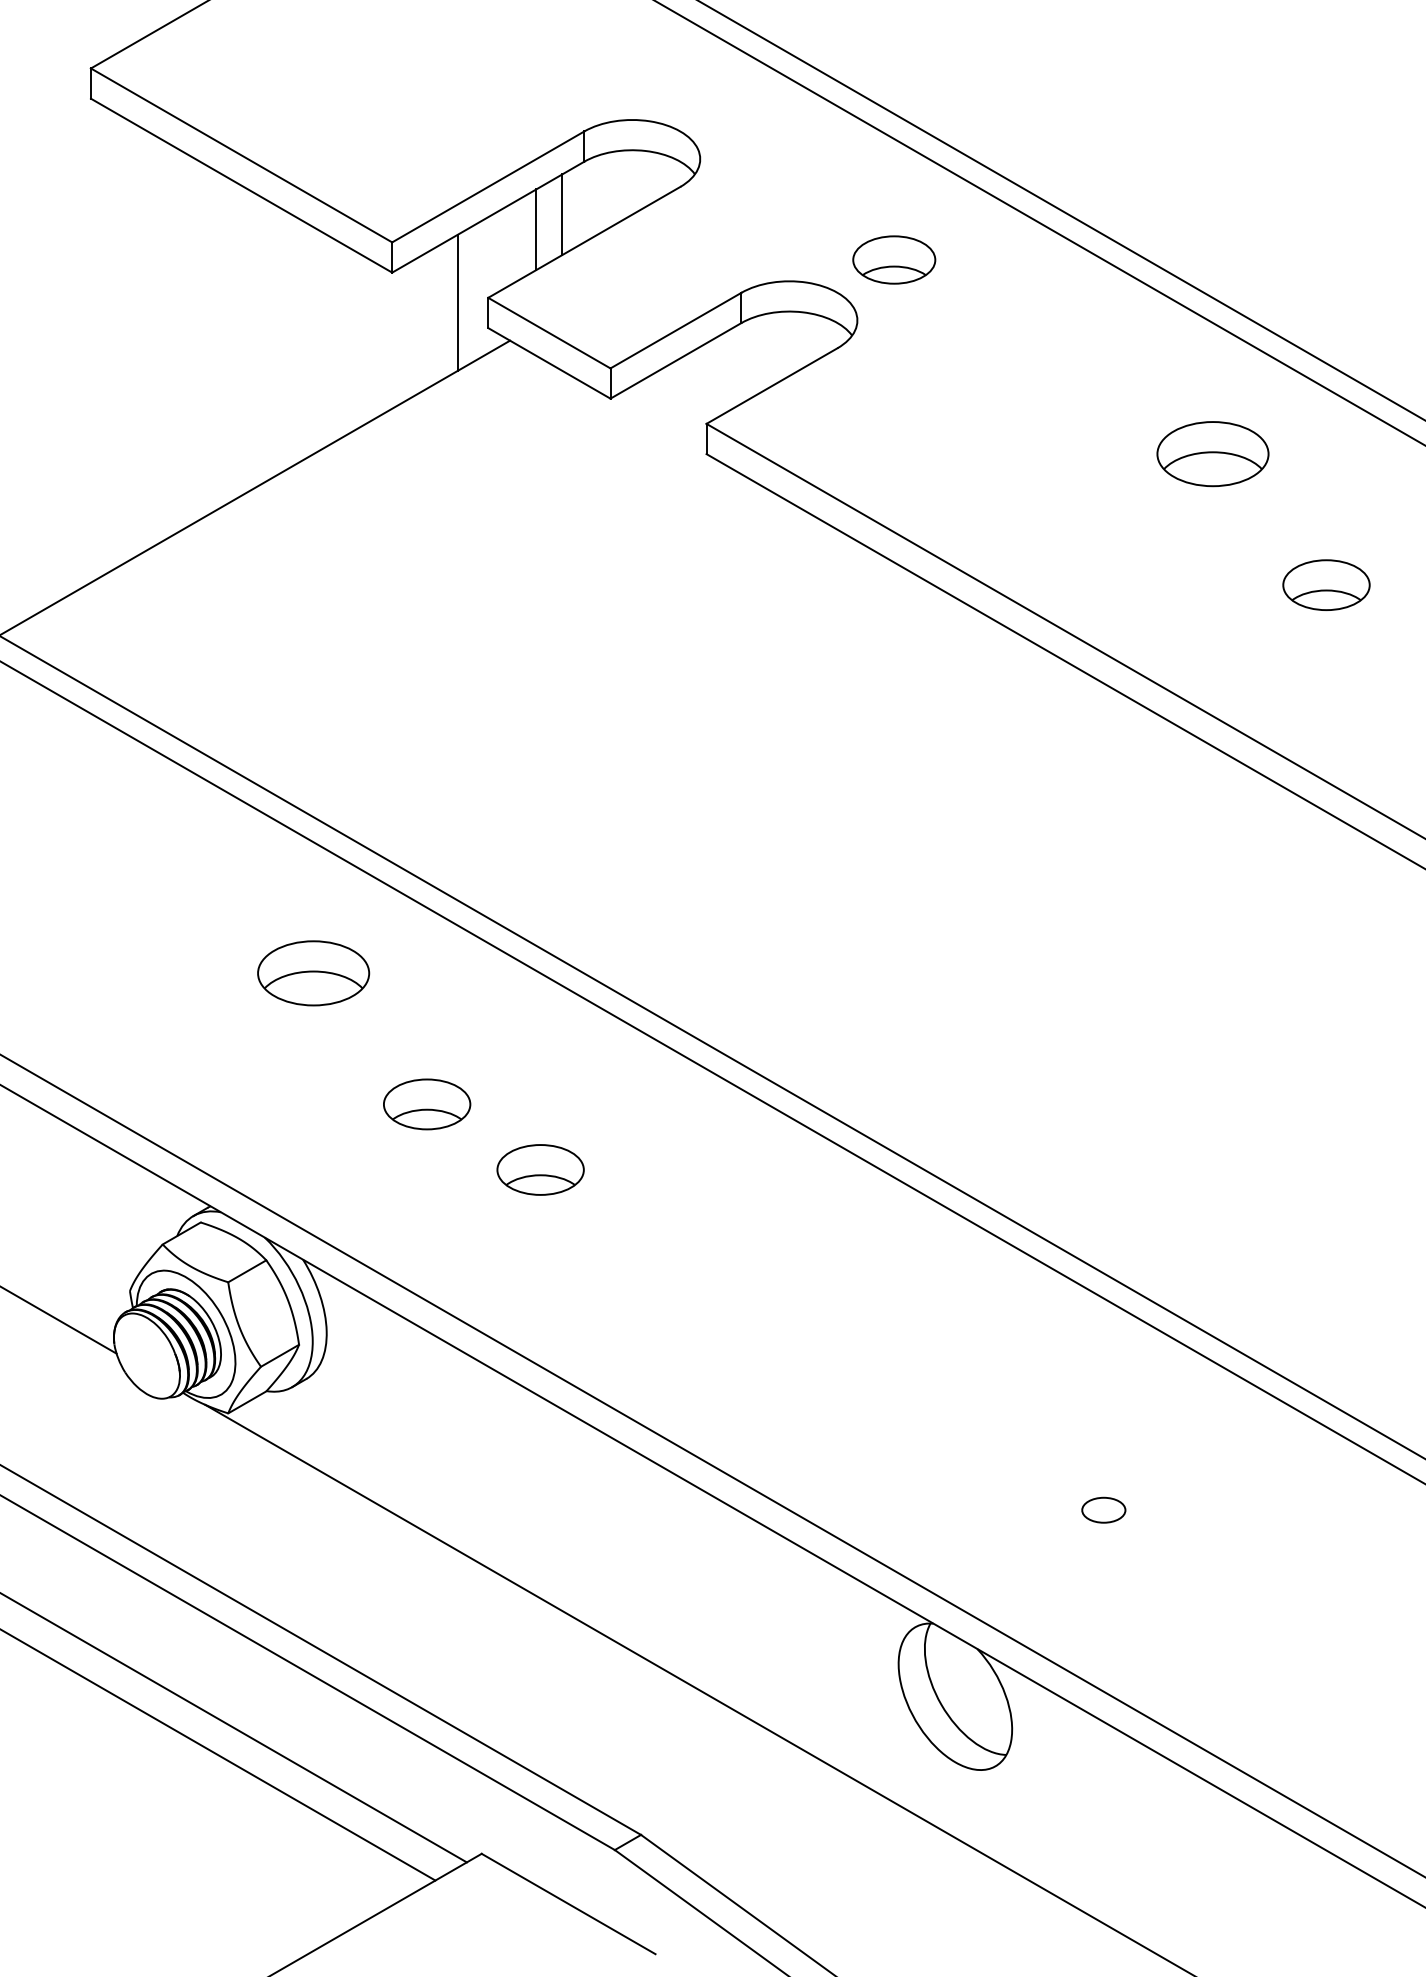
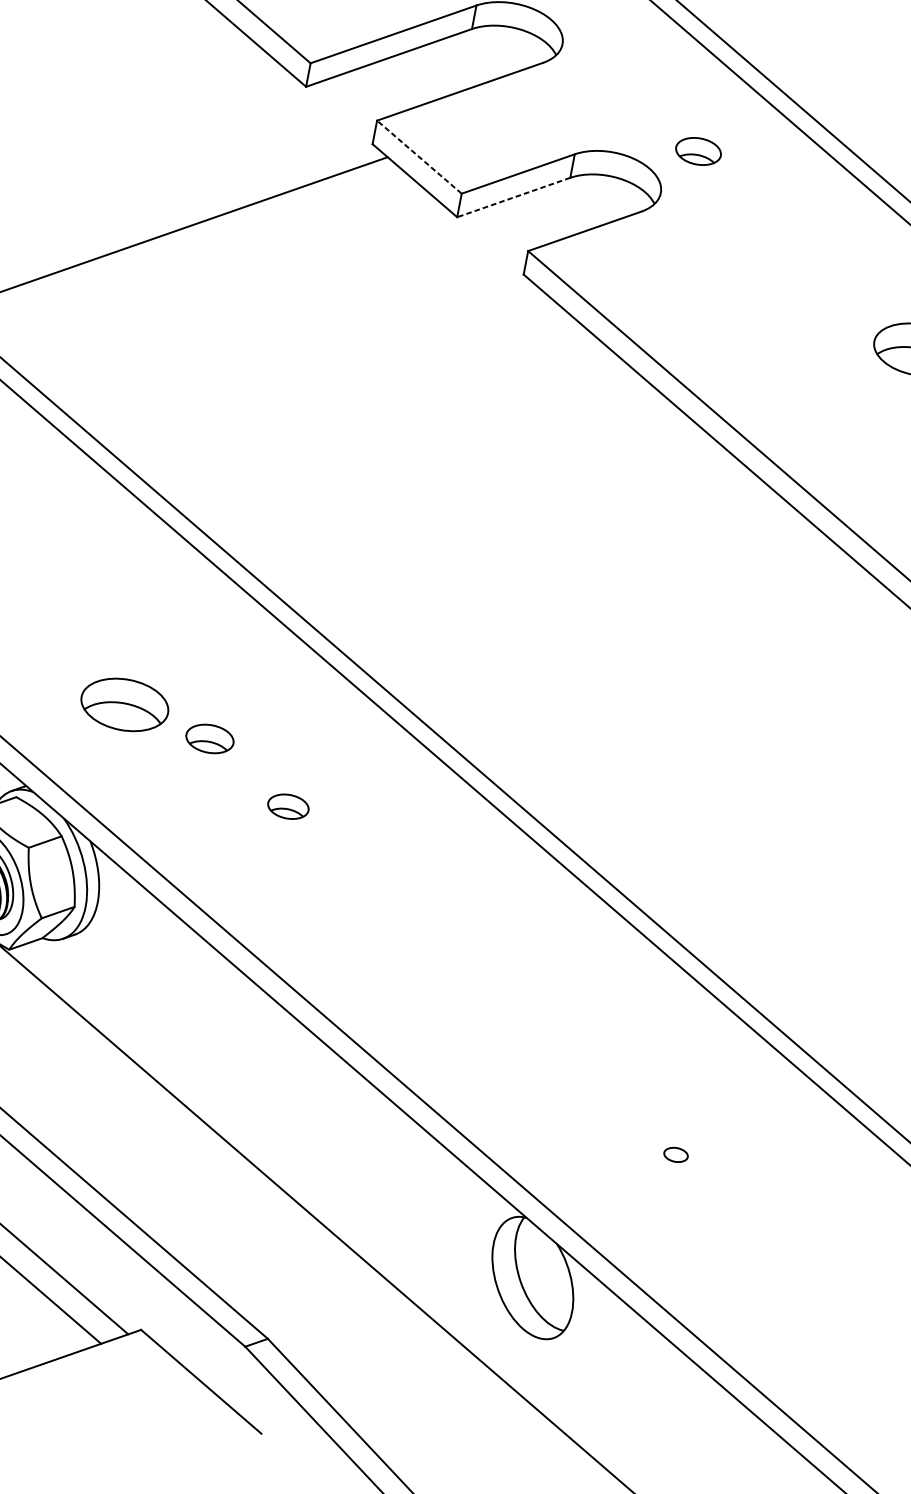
line: (562, 214) -> (447, 66), removed
line: (536, 229) -> (424, 74), removed
part: (894, 259) -> (698, 151), size x0.7
line: (457, 302) -> (352, 119), removed
line: (549, 333) -> (419, 157), solid -> dashed
line: (675, 360) -> (513, 197), solid -> dashed
part: (313, 973) -> (124, 705), moved
part: (427, 1104) -> (210, 739), size x0.7
part: (540, 1169) -> (288, 806), size x0.6
part: (1103, 1509) -> (675, 1154), size x0.7

